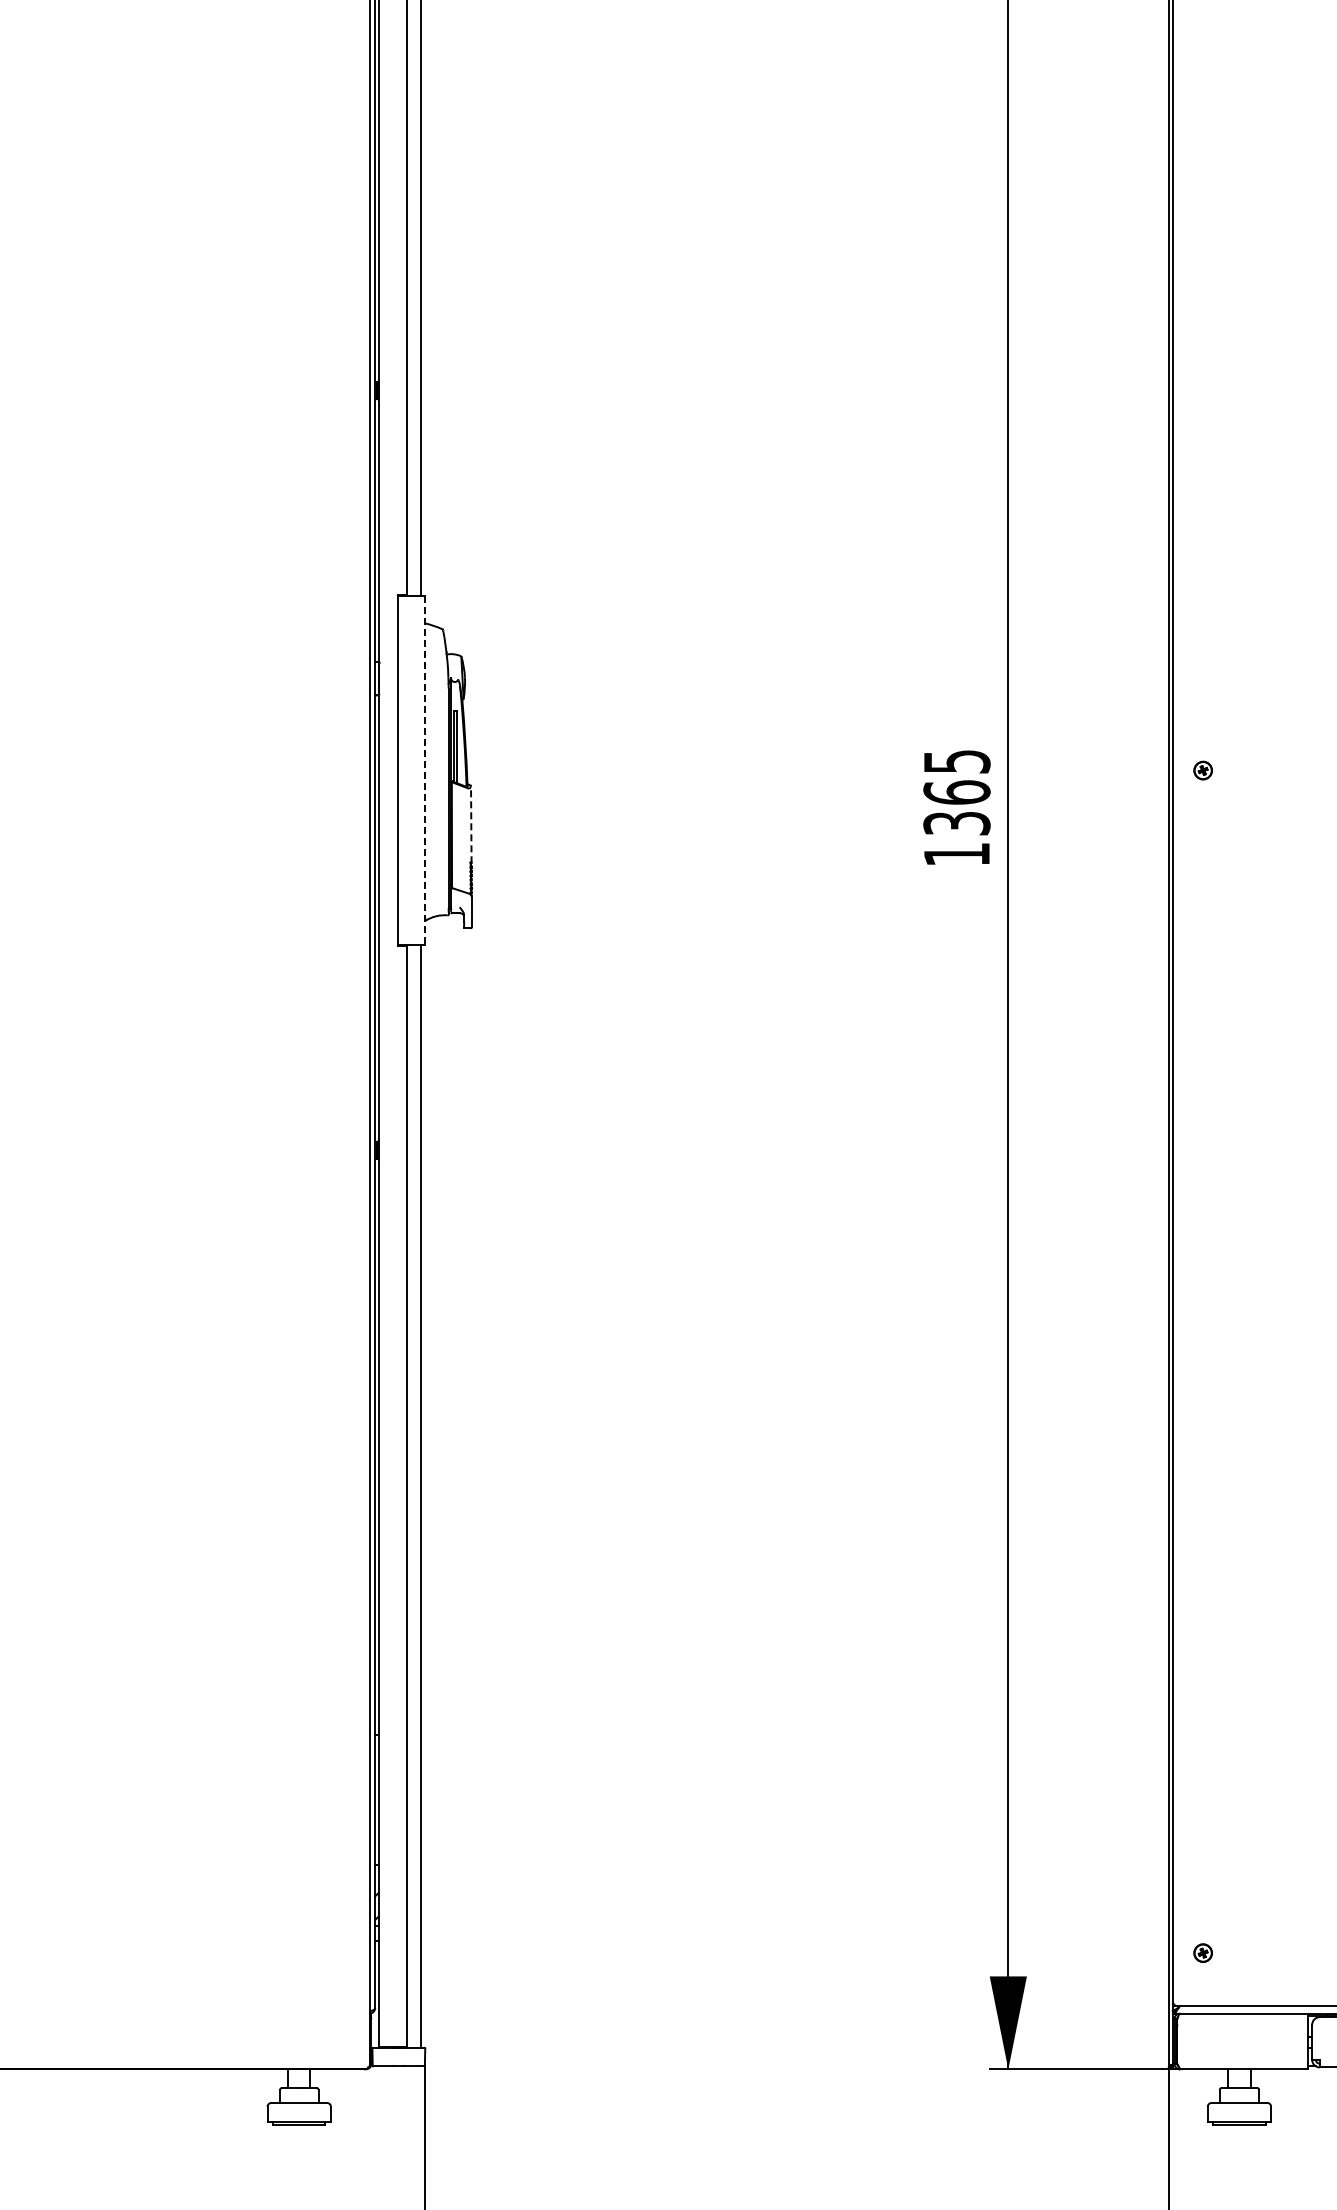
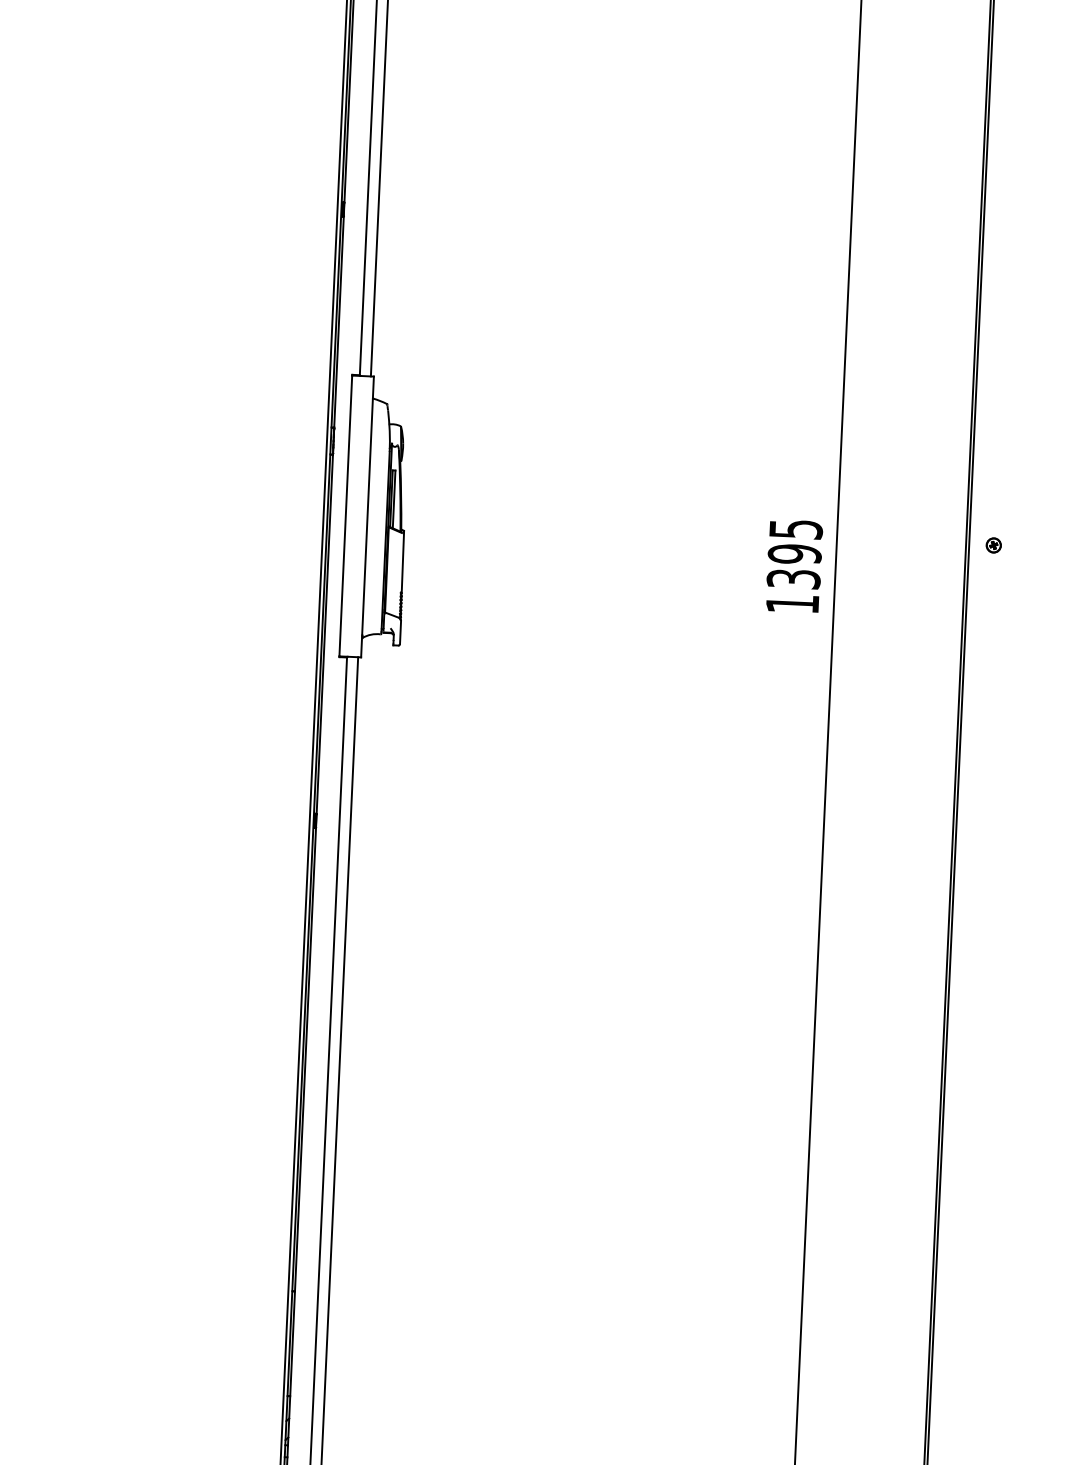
line: (424, 771) -> (367, 517), dashed -> solid
text: (956, 792) -> (794, 554), 1365 -> 1395
line: (471, 824) -> (403, 562), dashed -> solid

